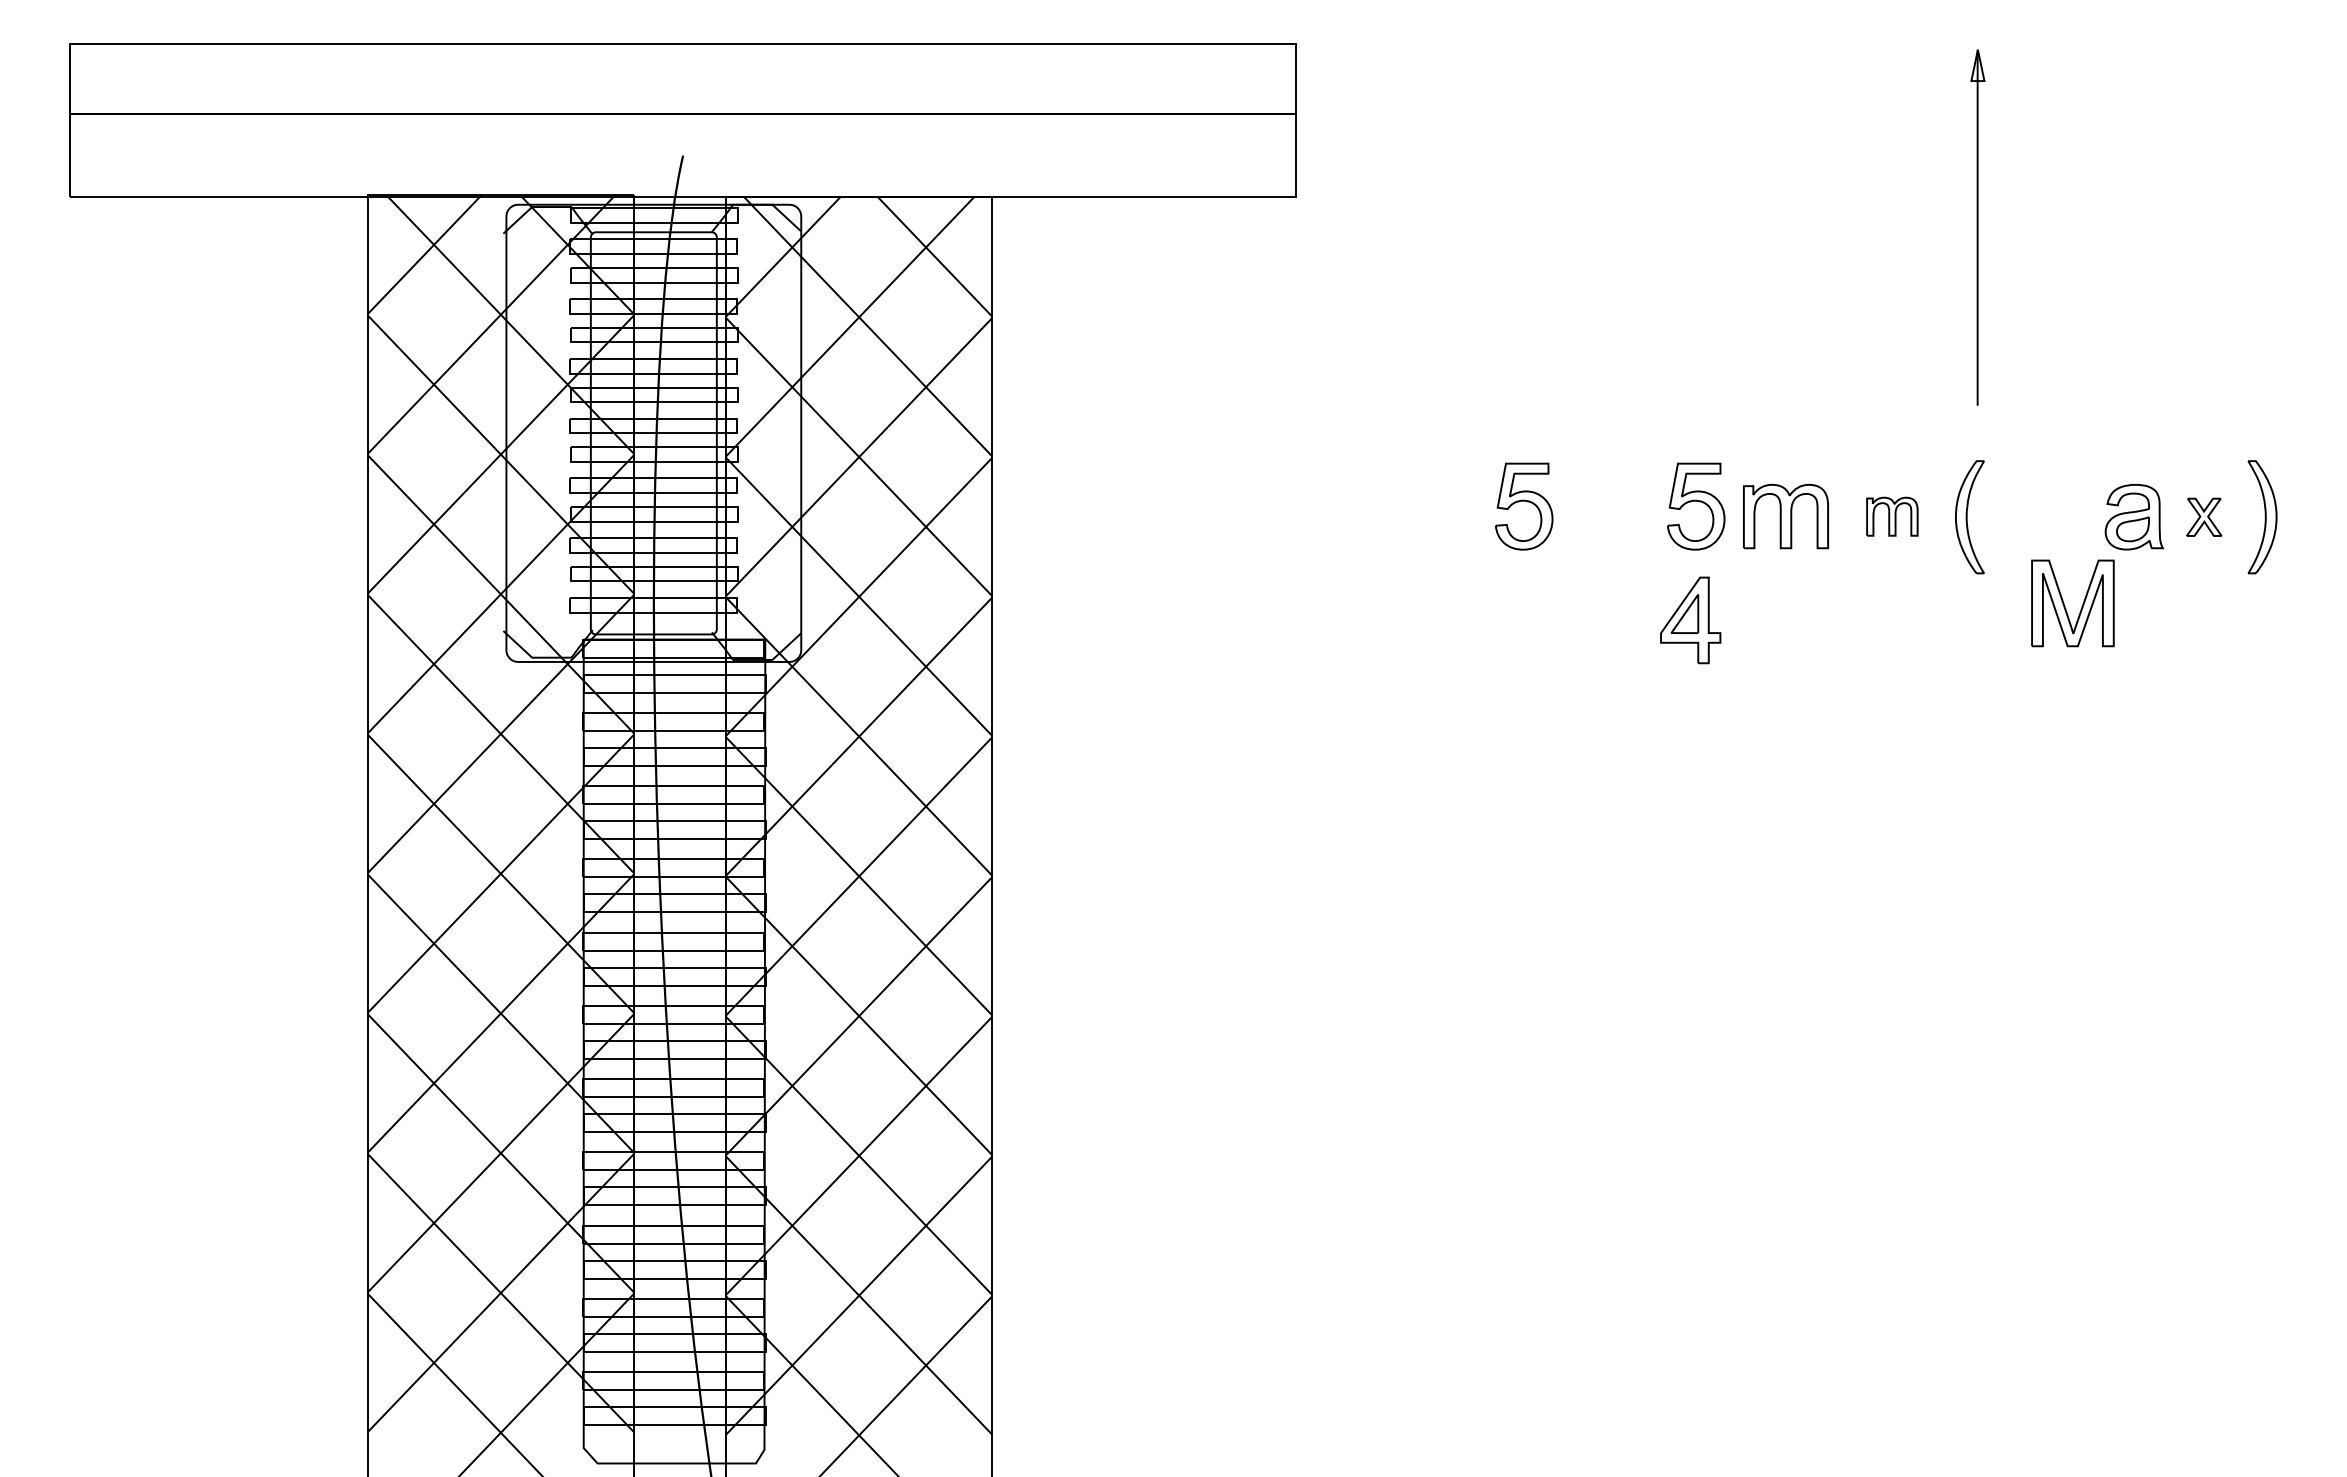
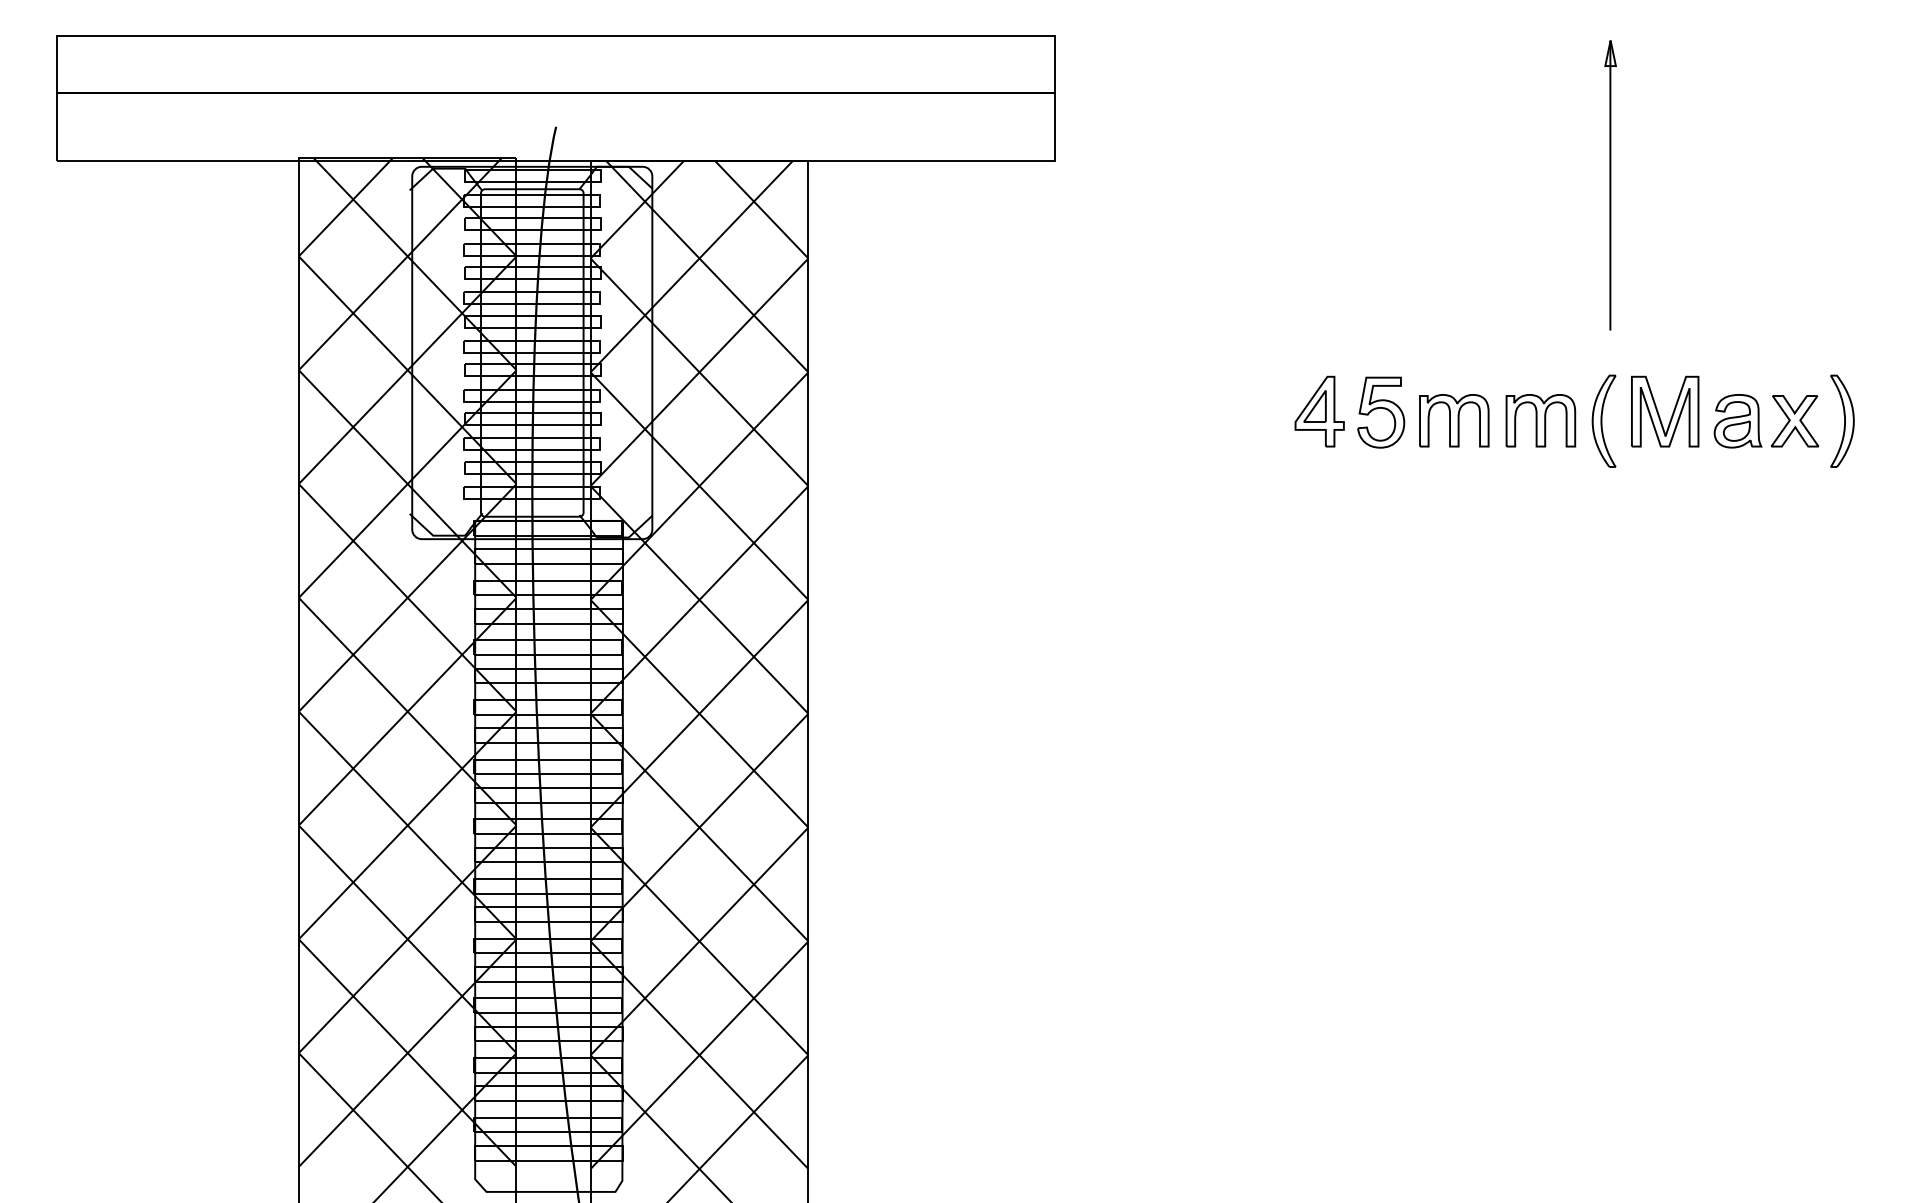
part: (1524, 506) -> (1241, 412), removed
part: (1892, 516) -> (1541, 420), size x1.67
part: (2203, 517) -> (1794, 421), size x1.67
part: (2065, 606) -> (1659, 414), moved
part: (1690, 620) -> (1319, 411), moved

